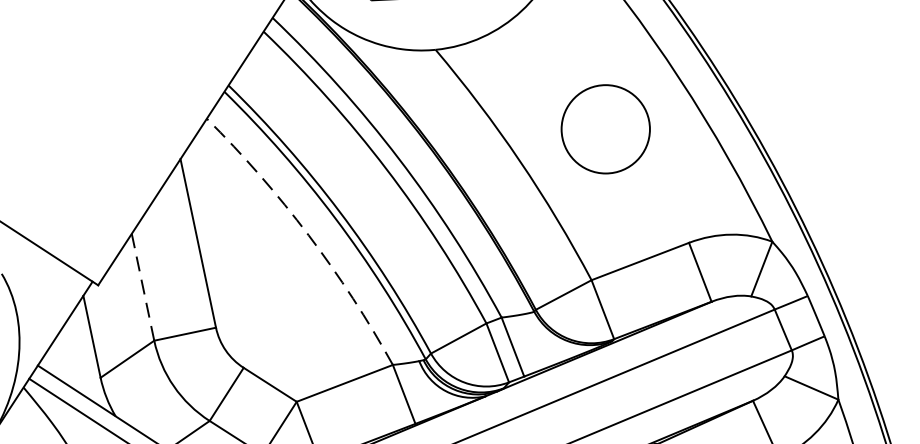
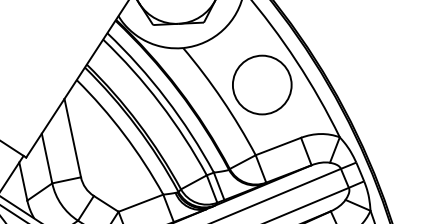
circle: (606, 128) -> (262, 84), size x1.43
arc: (309, 235) -> (124, 134), dashed -> solid
line: (141, 287) -> (46, 158), dashed -> solid

